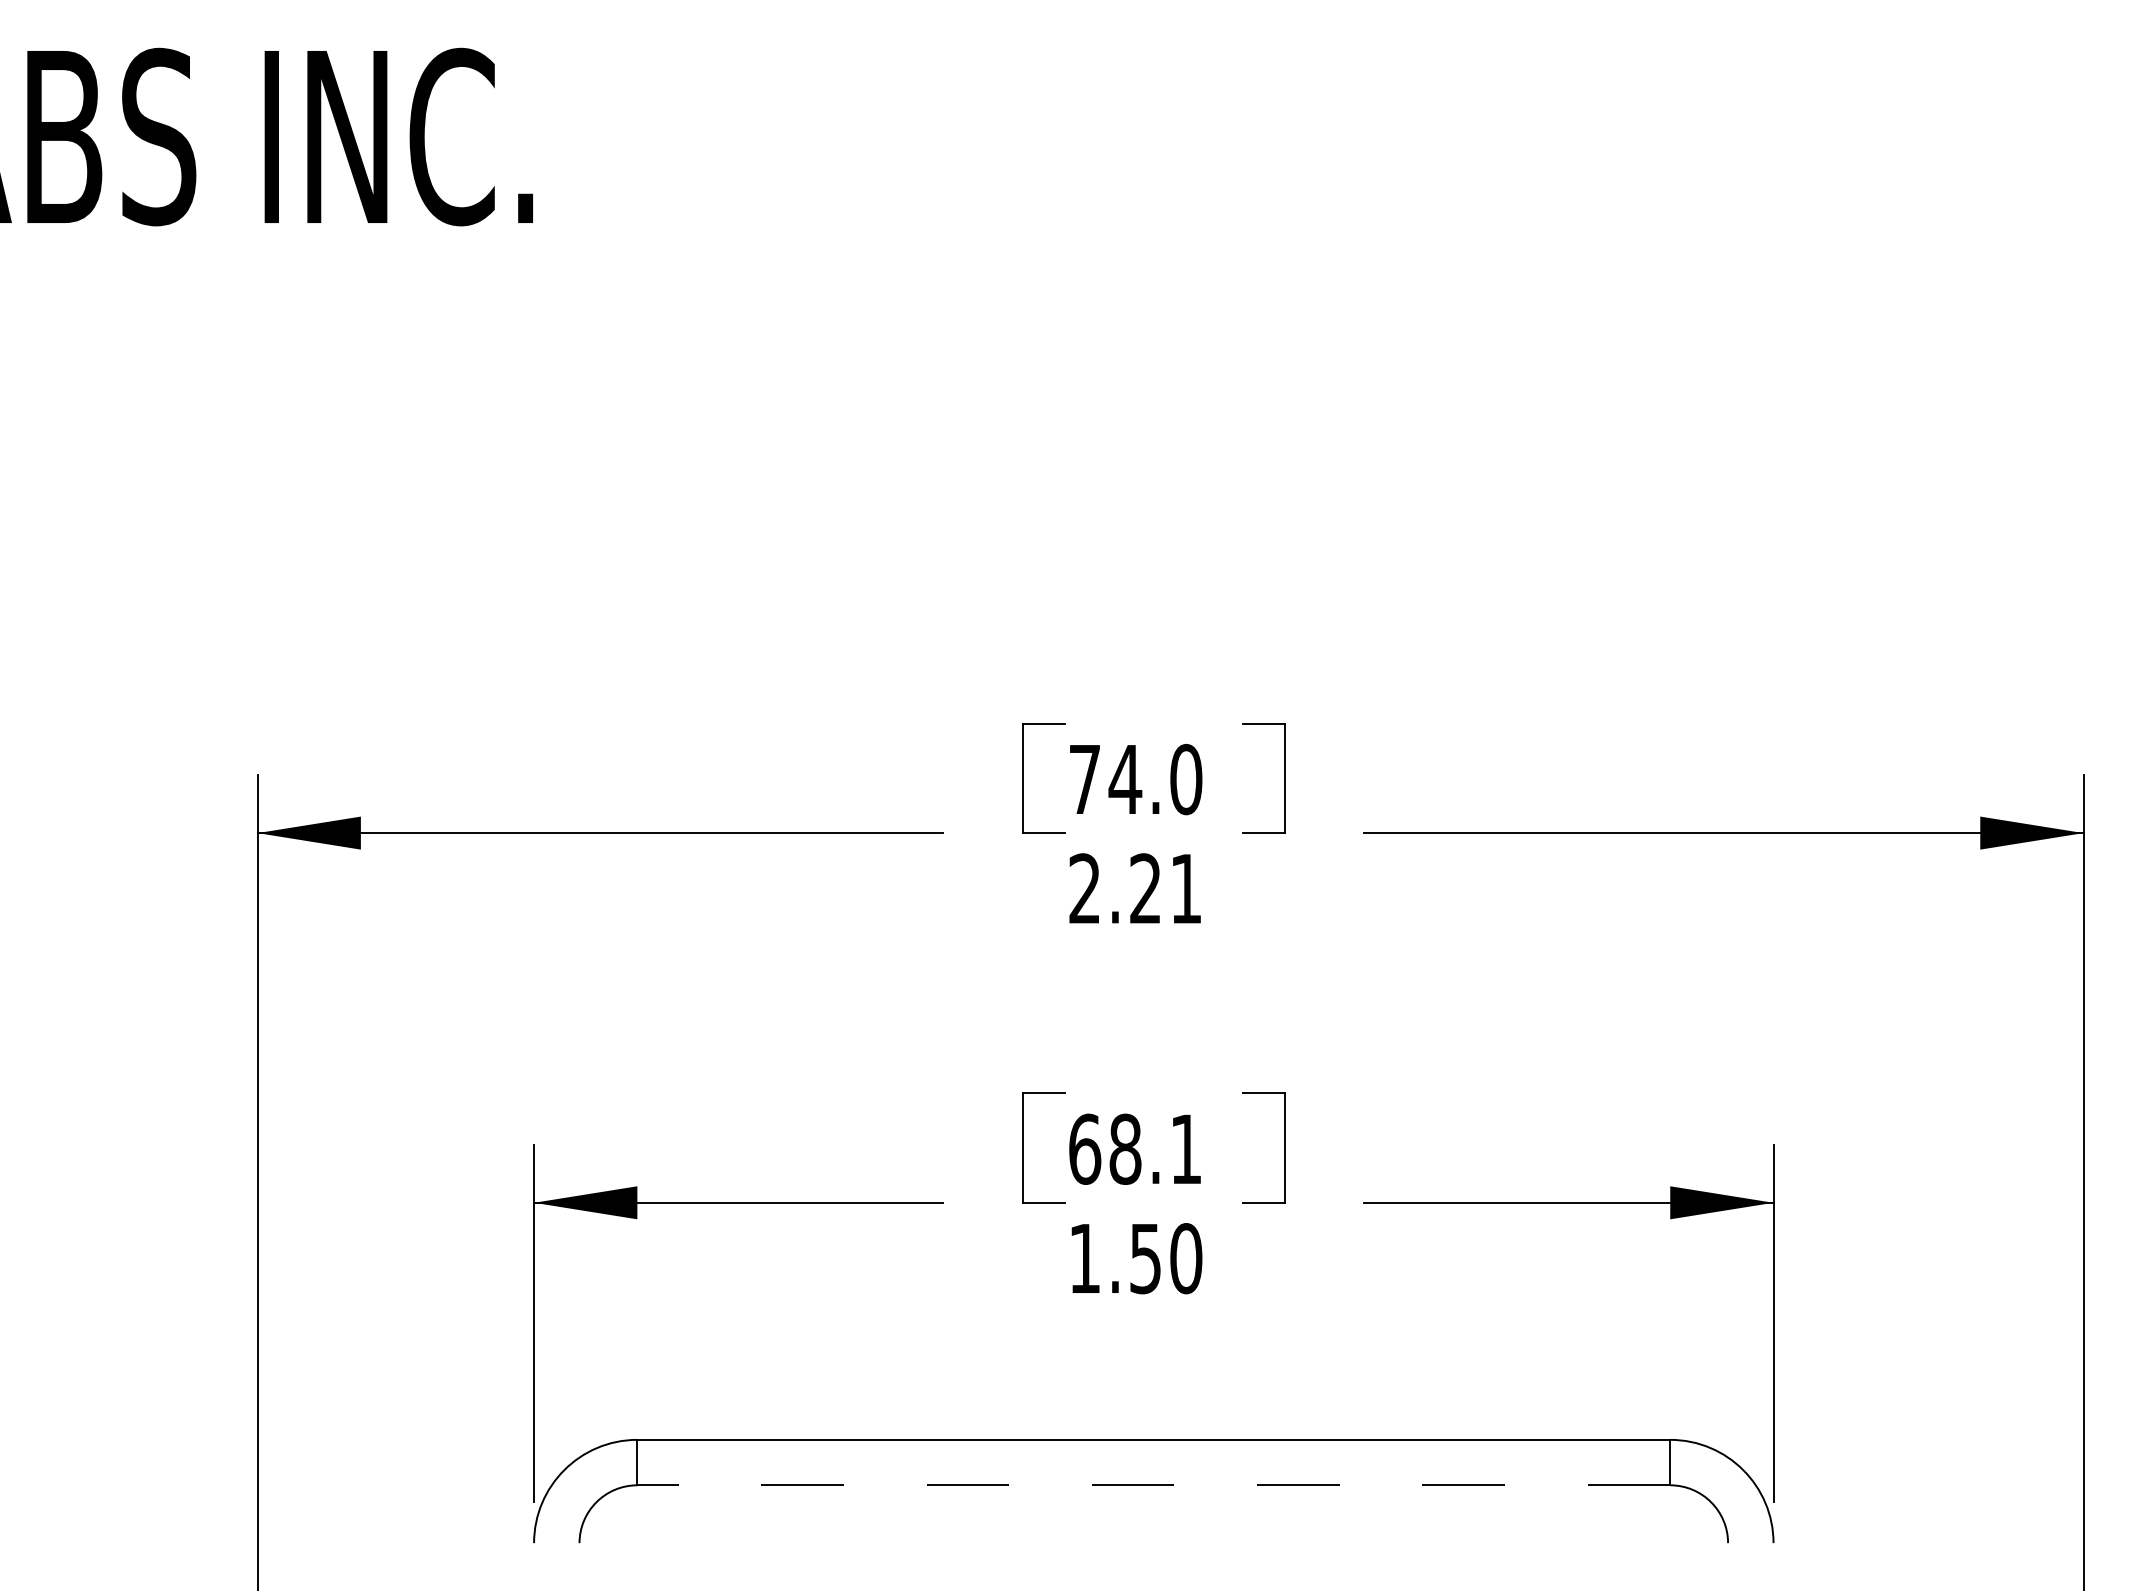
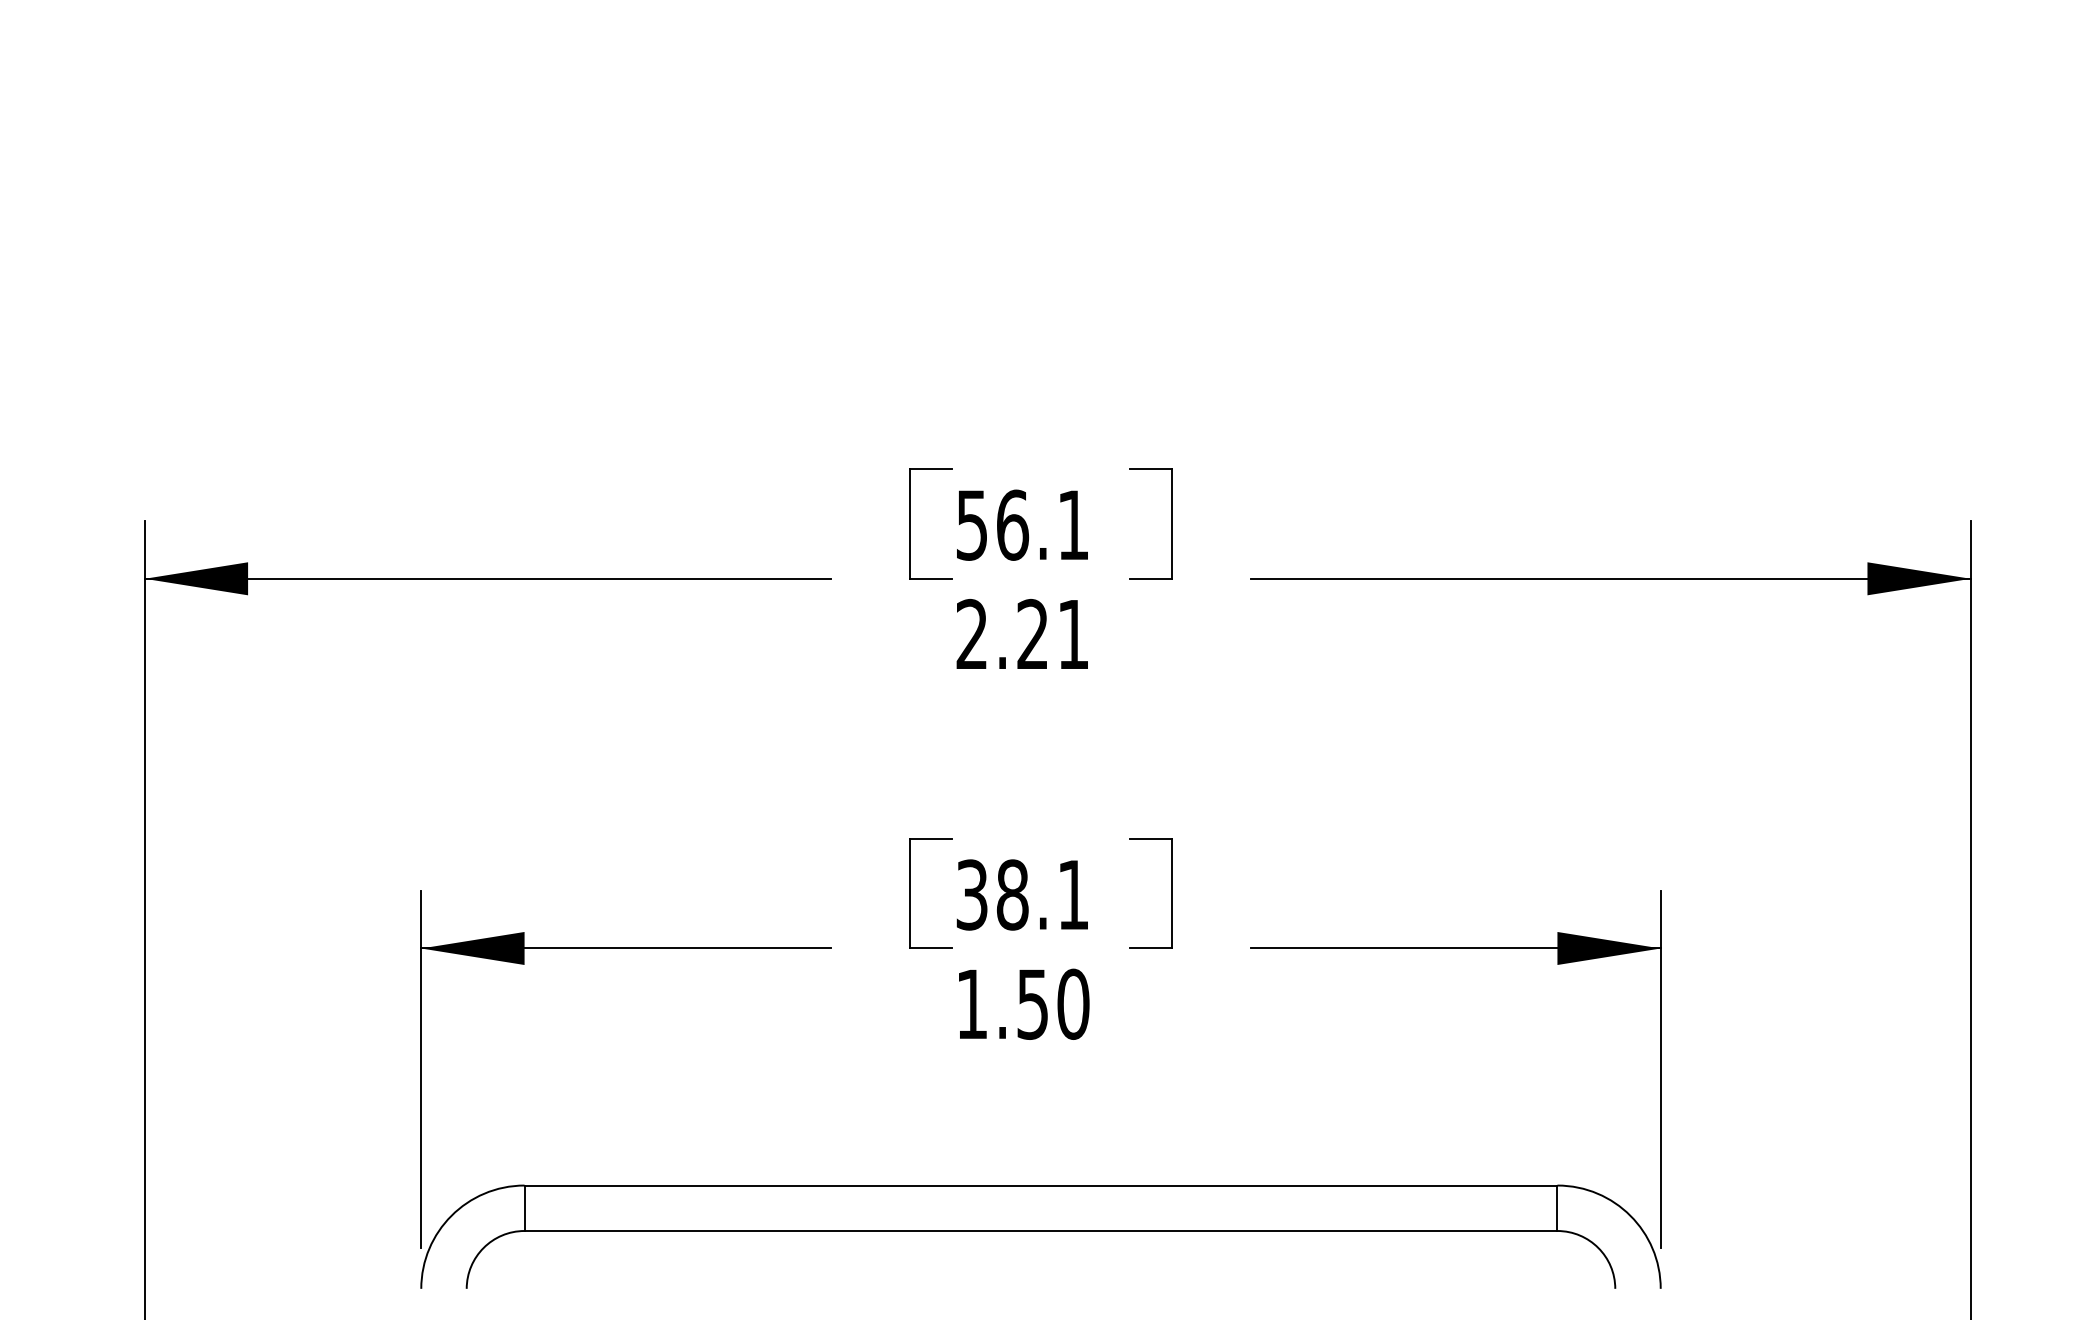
text: (1135, 779) -> (1022, 525), 74.0 -> 56.1
text: (1085, 1148) -> (972, 894), 68.1 -> 38.1
line: (1153, 1485) -> (1040, 1231), dashed -> solid

